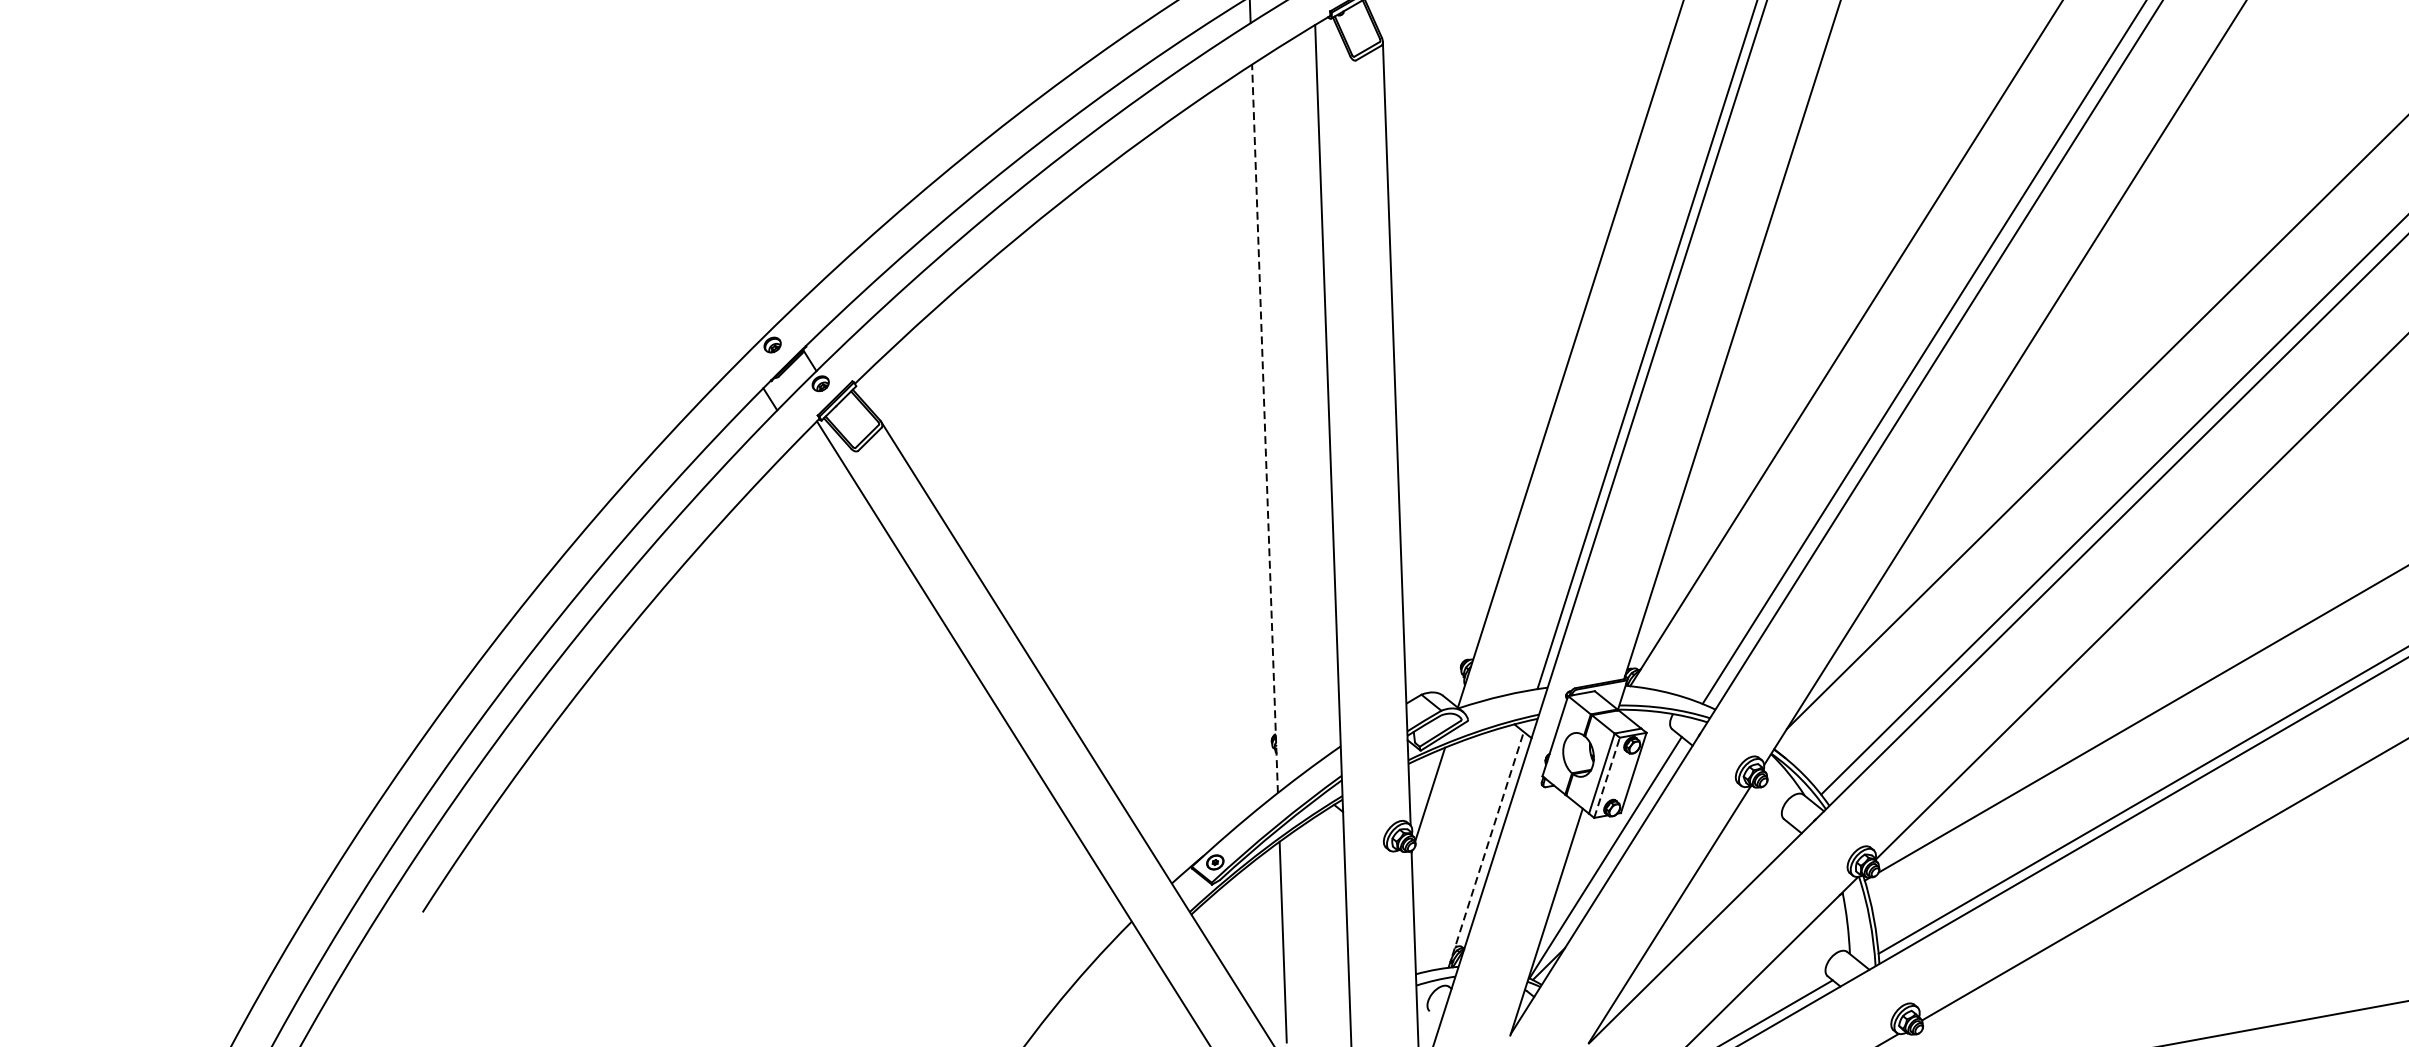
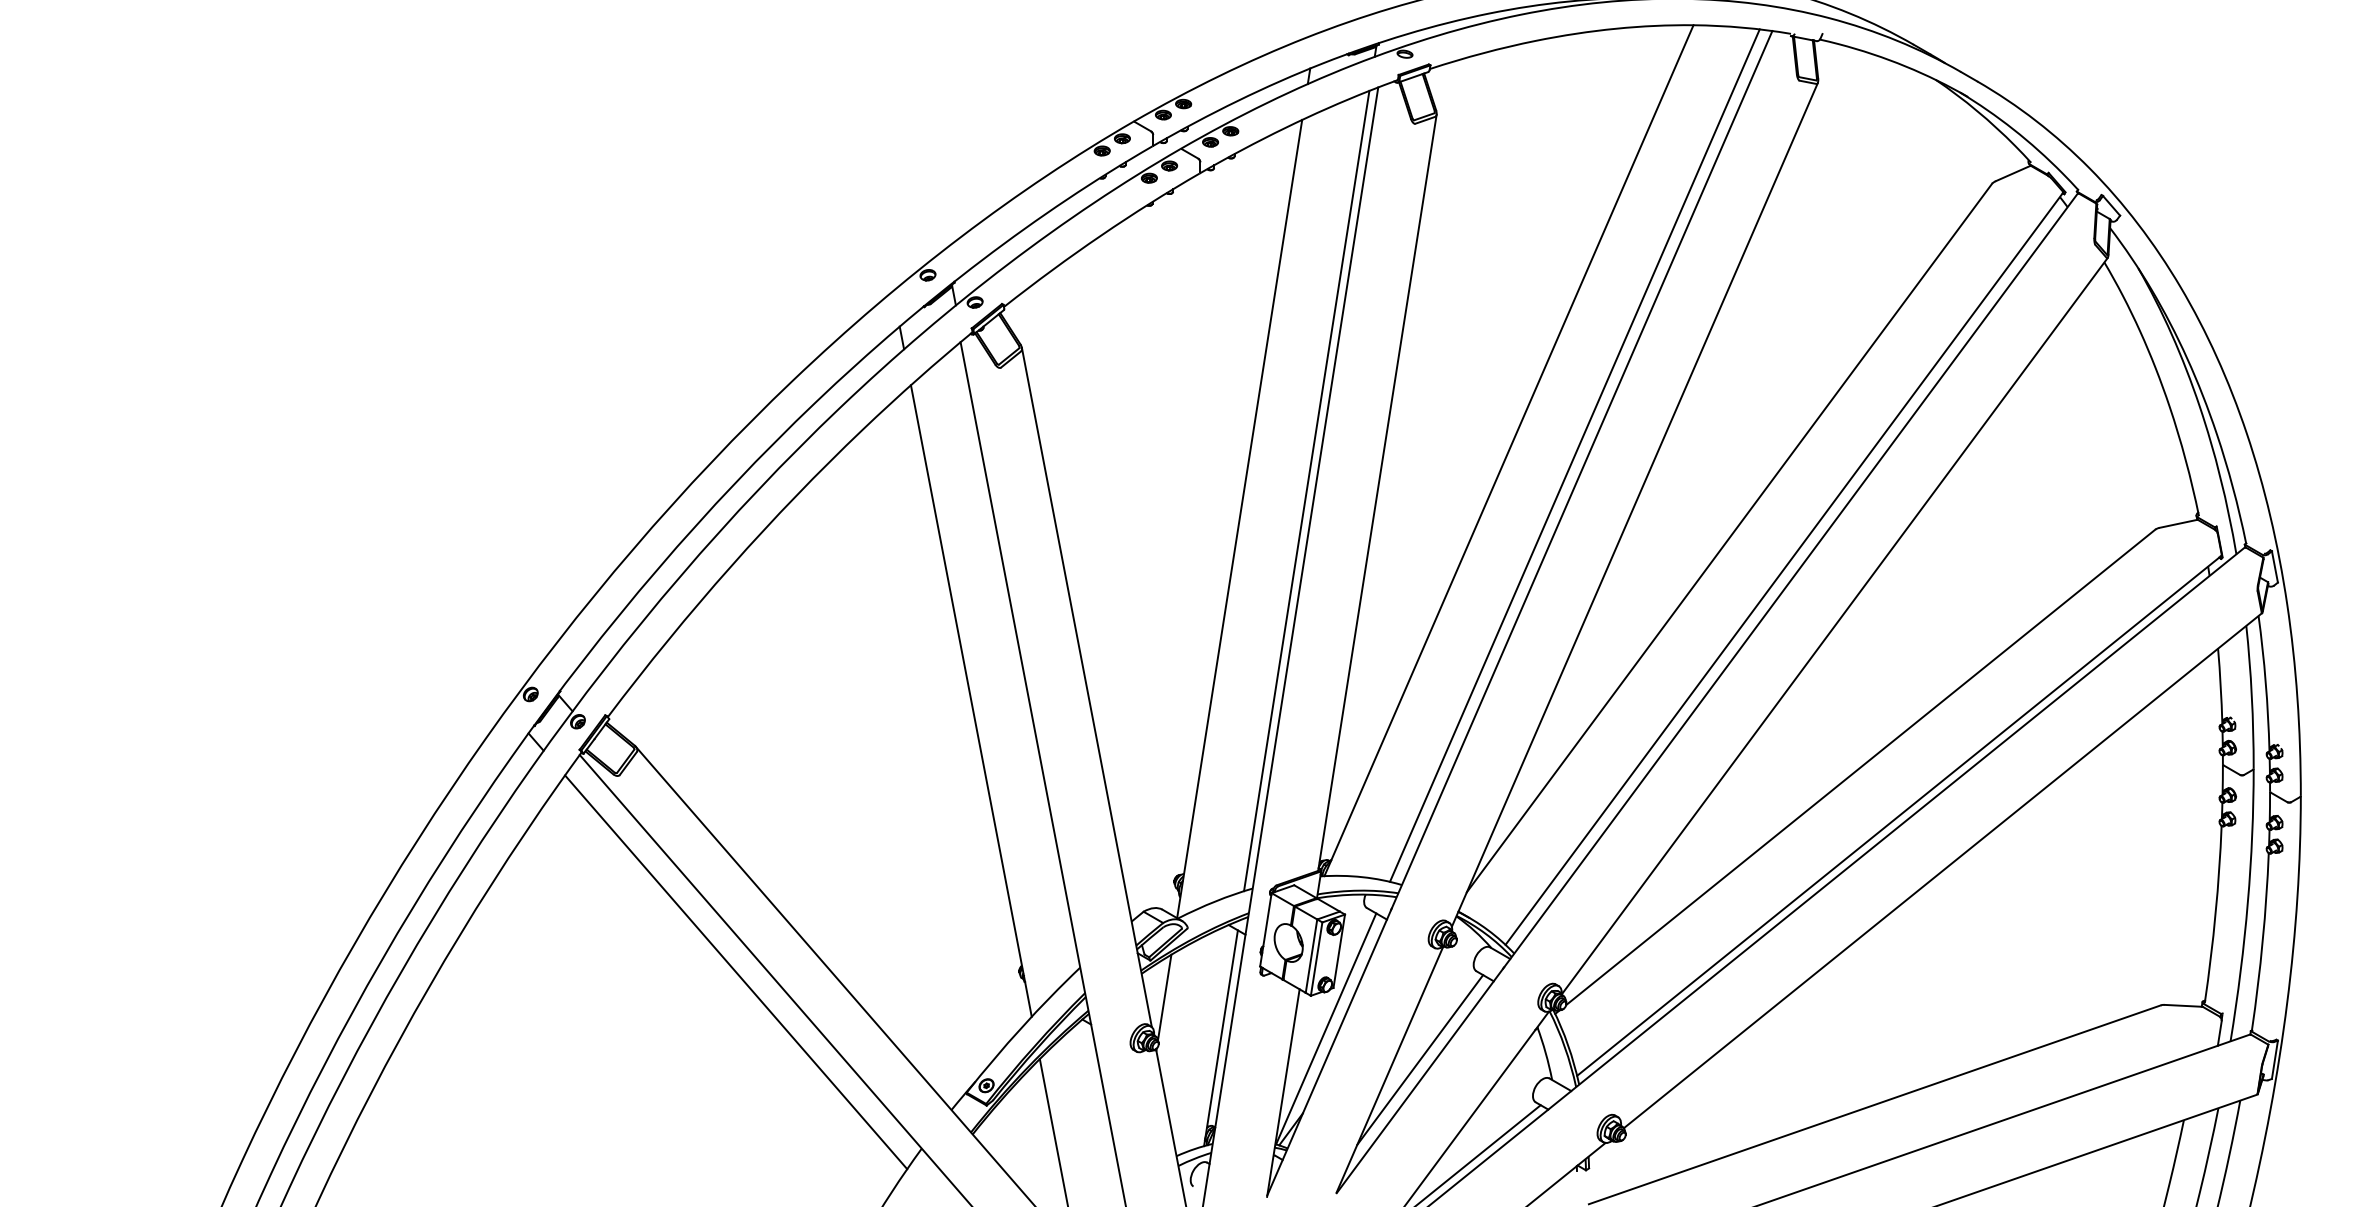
line: (1265, 428) -> (971, 700), dashed -> solid
line: (954, 692) -> (736, 972), added
line: (1607, 777) -> (1316, 958), dashed -> solid
line: (1486, 849) -> (1221, 1037), dashed -> solid
line: (1706, 908) -> (1420, 1059), added

